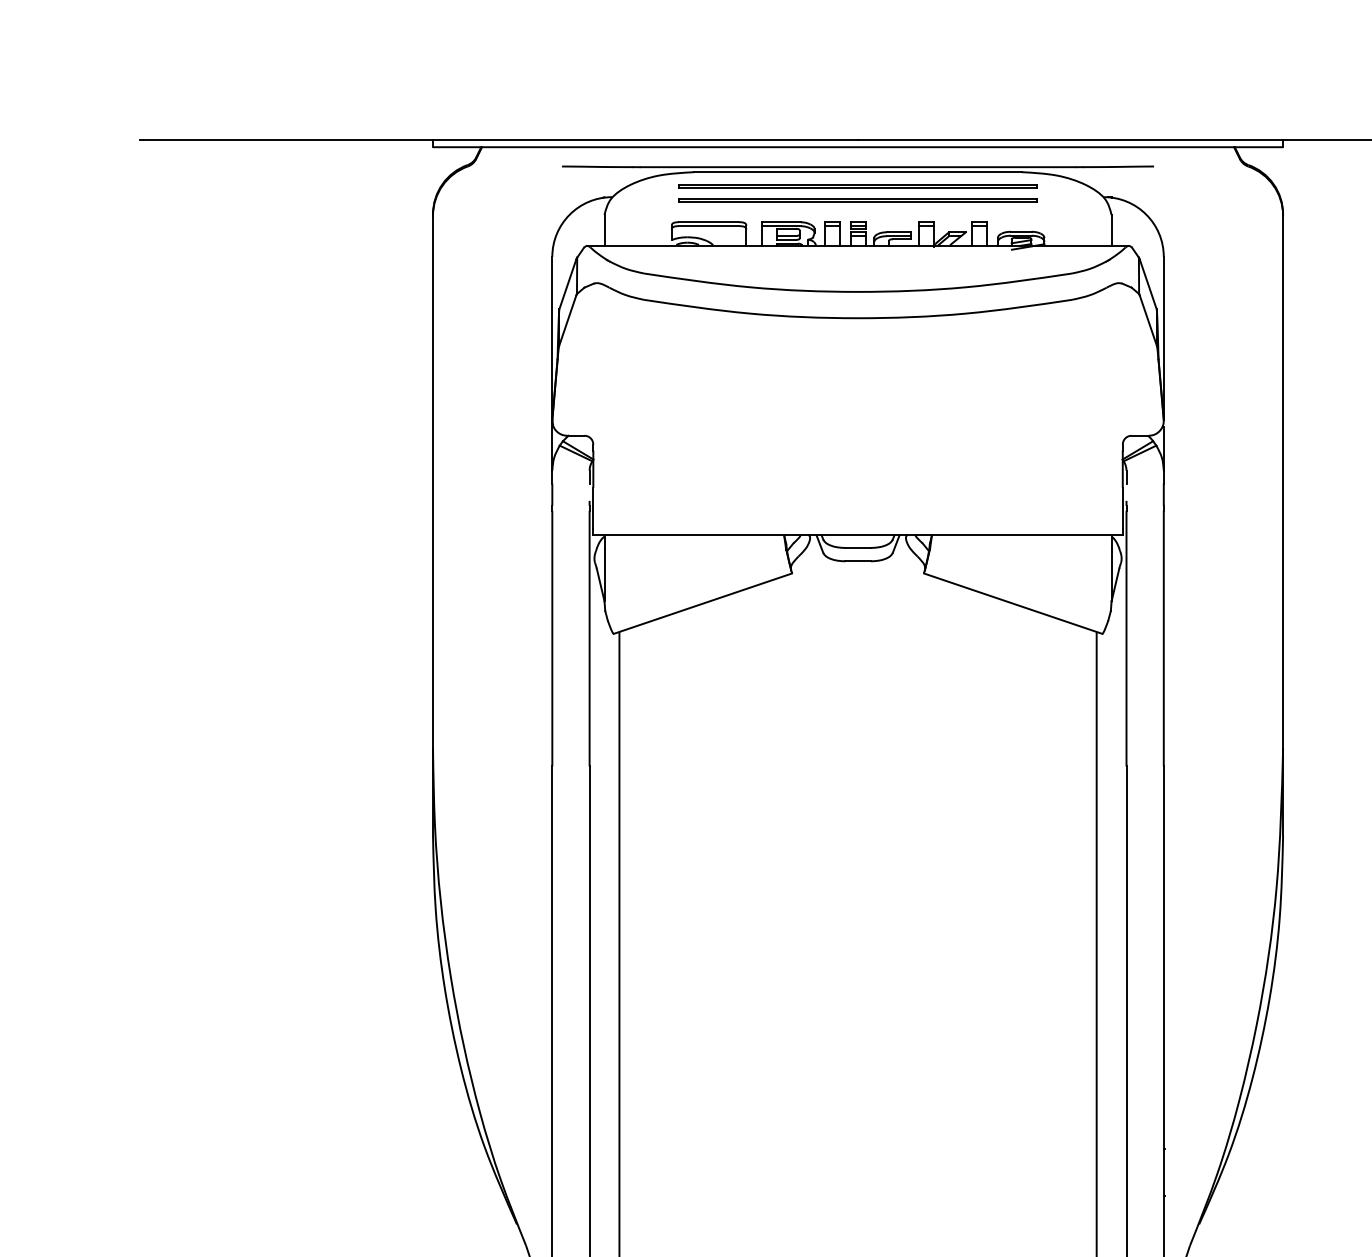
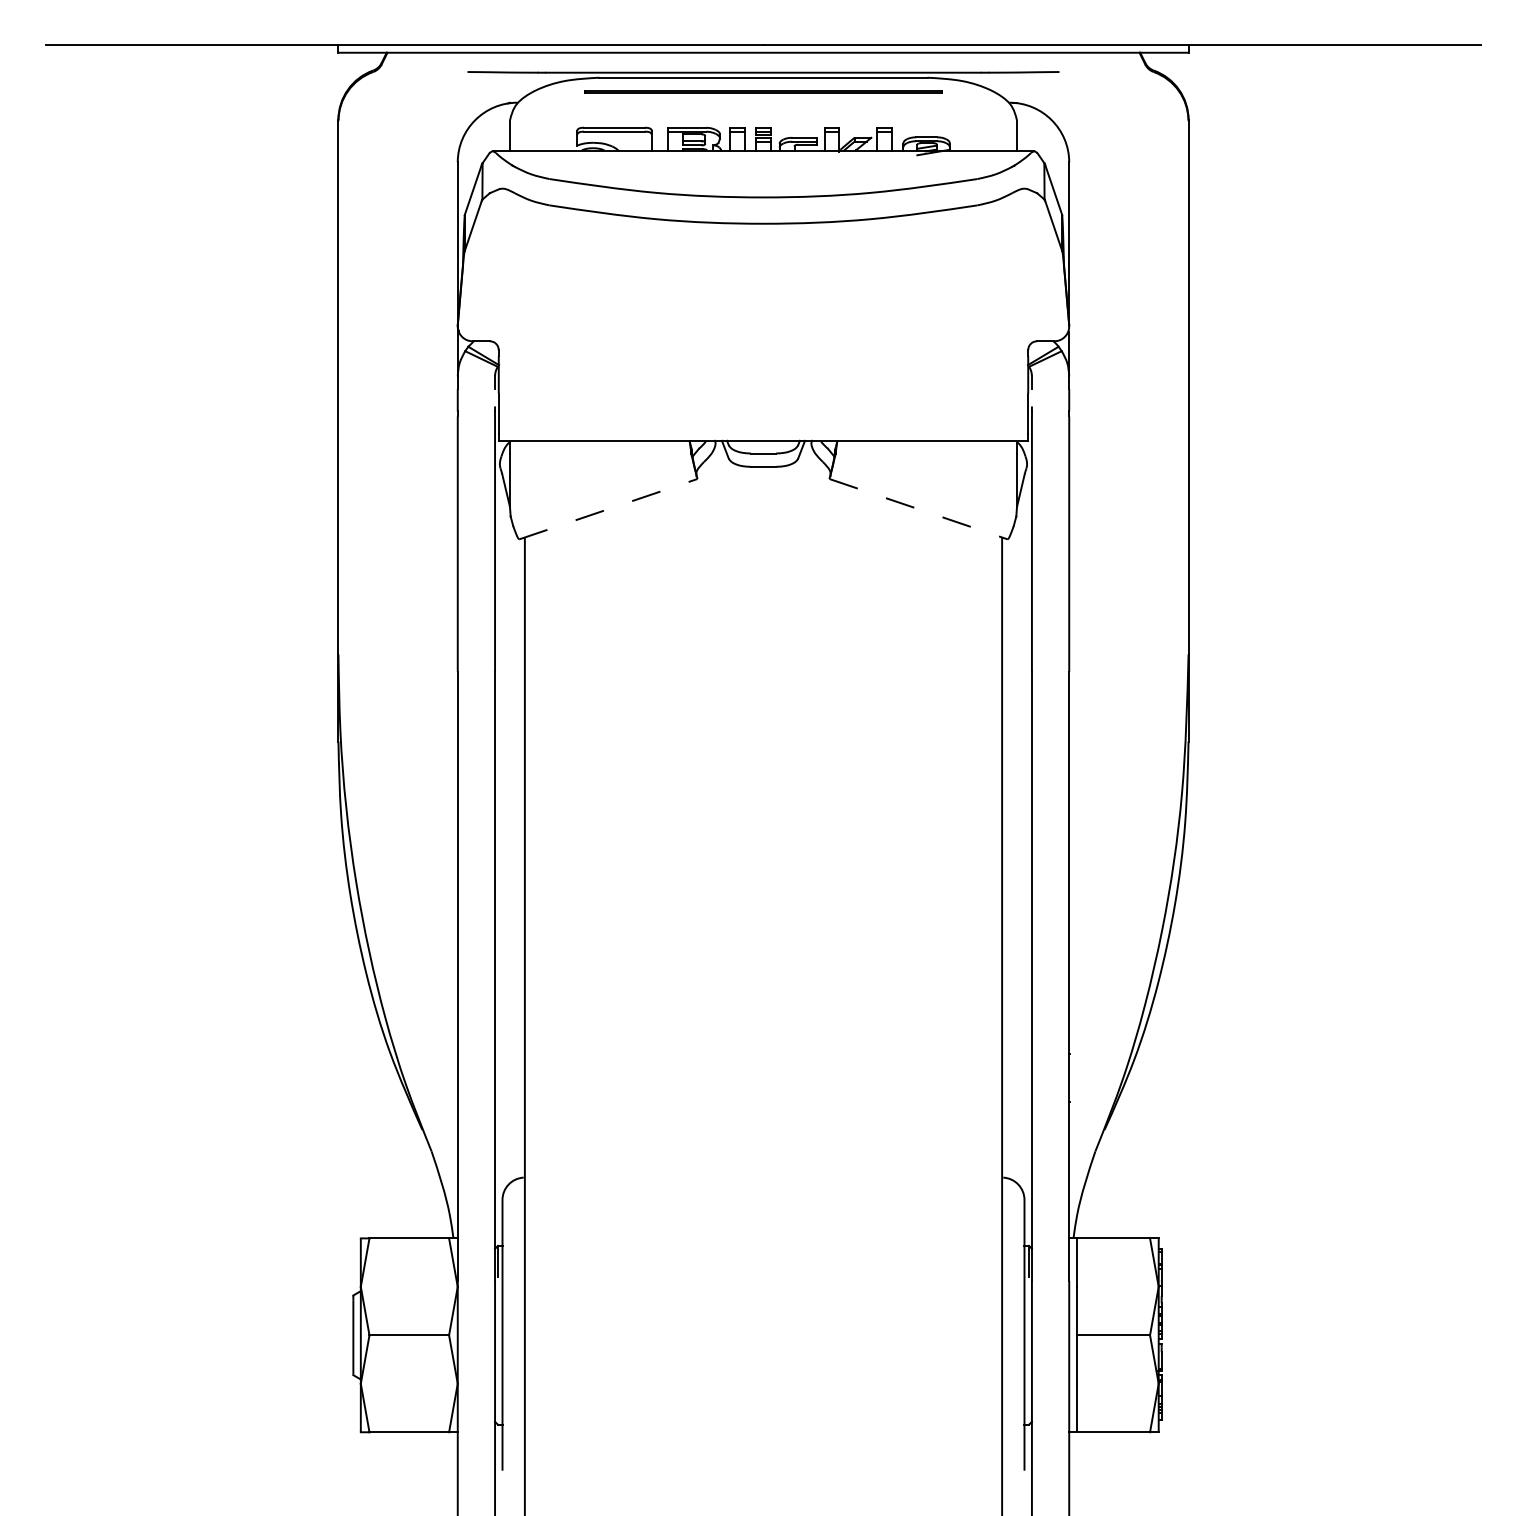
line: (858, 199) -> (763, 105), removed
line: (703, 603) -> (608, 509), solid -> dashed
line: (1014, 603) -> (919, 509), solid -> dashed

